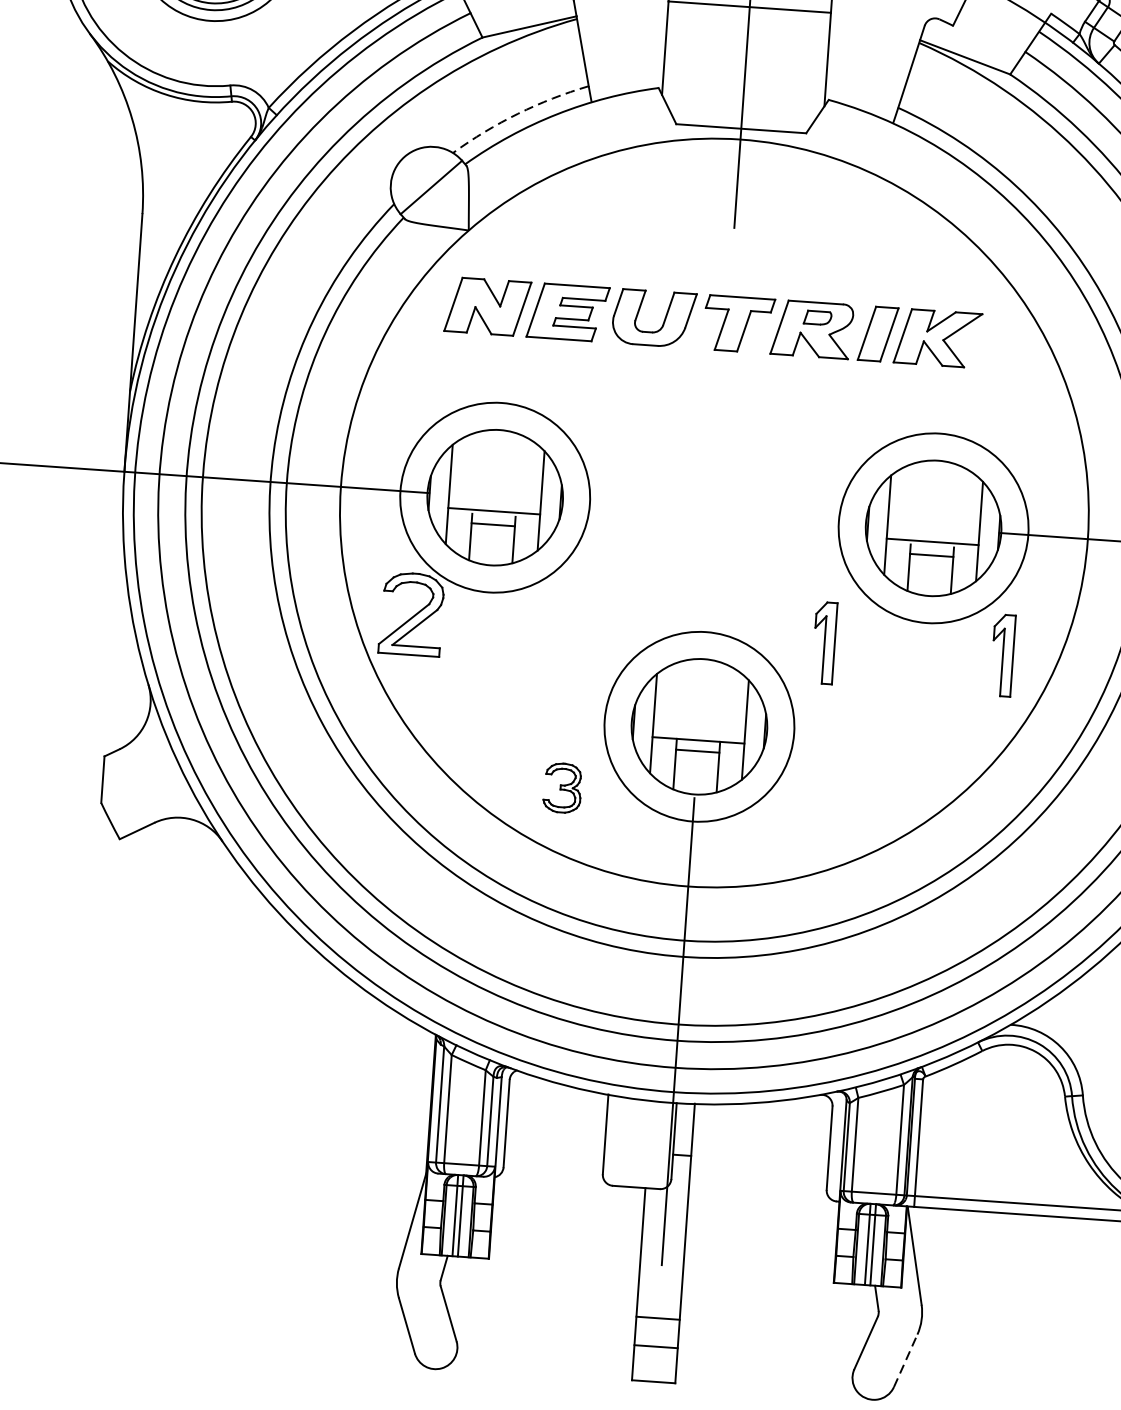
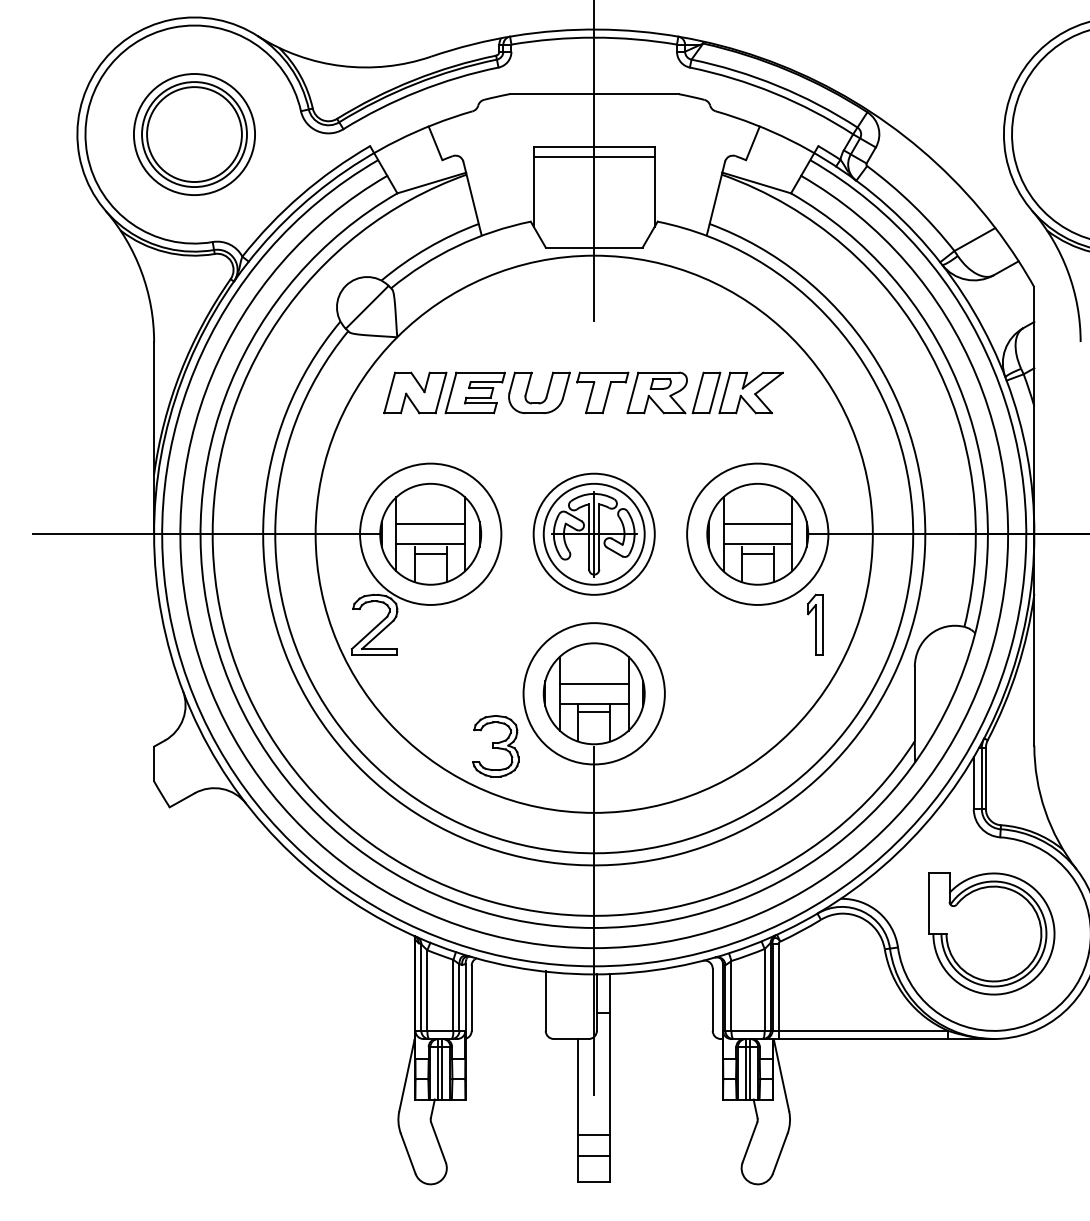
arc: (517, 114) -> (427, 248), dashed -> solid
line: (495, 484) -> (430, 524), added
part: (713, 511) -> (593, 533), added
line: (934, 515) -> (757, 524), added
part: (824, 642) -> (682, 624), removed
line: (699, 712) -> (593, 683), added
part: (562, 788) -> (495, 746), size x1.67
line: (906, 1360) -> (780, 1153), dashed -> solid

